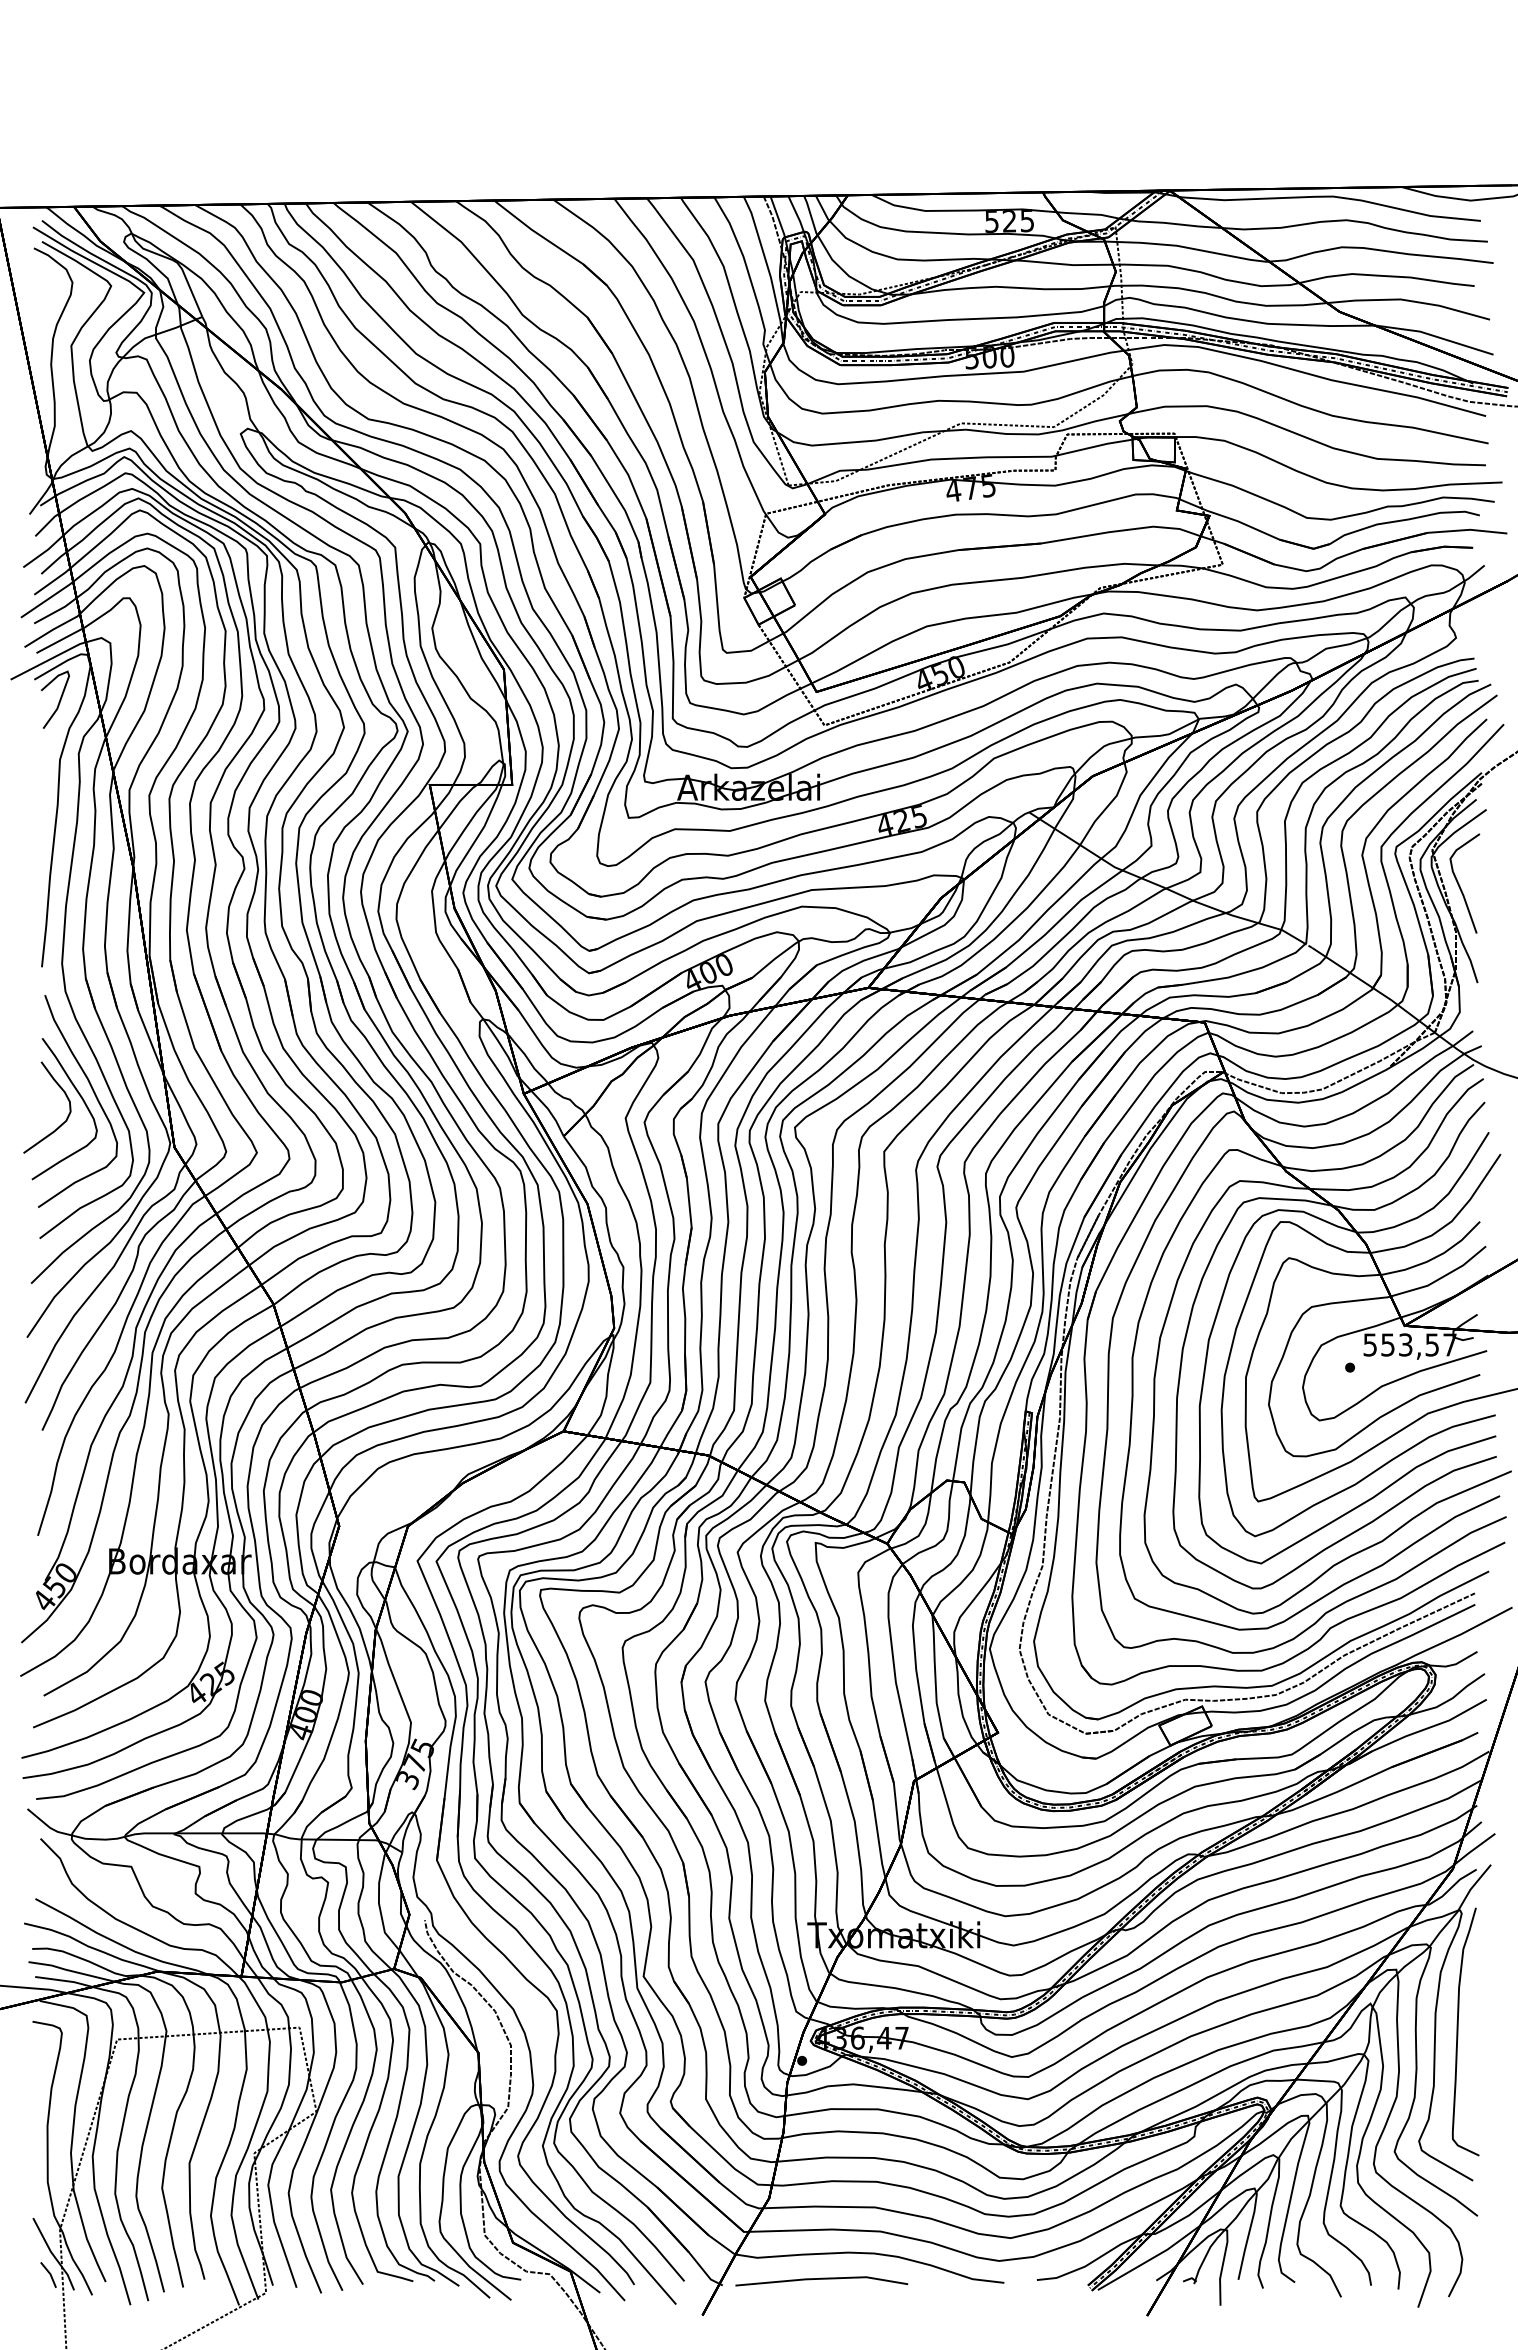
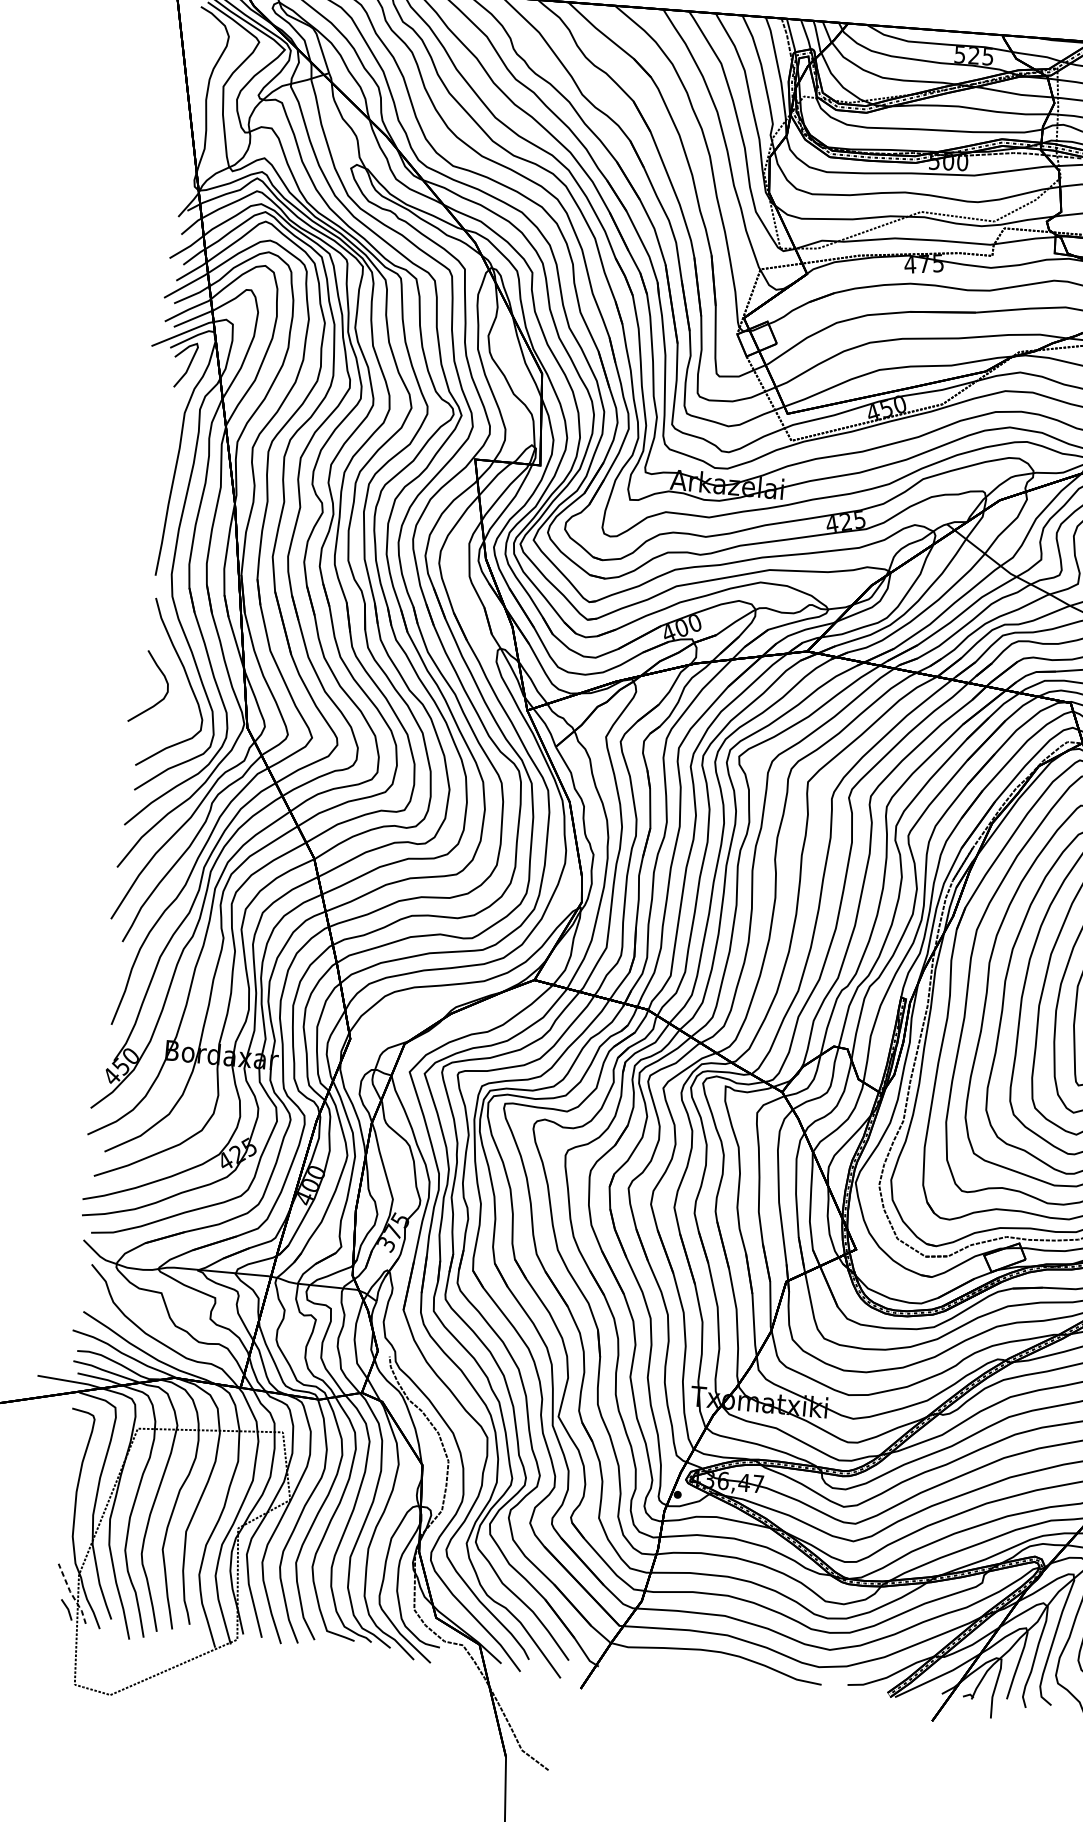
curve: (81, 1099) -> (177, 683), removed
line: (53, 2254) -> (72, 1594), solid -> dashed
line: (821, 2279) -> (677, 1669), removed

